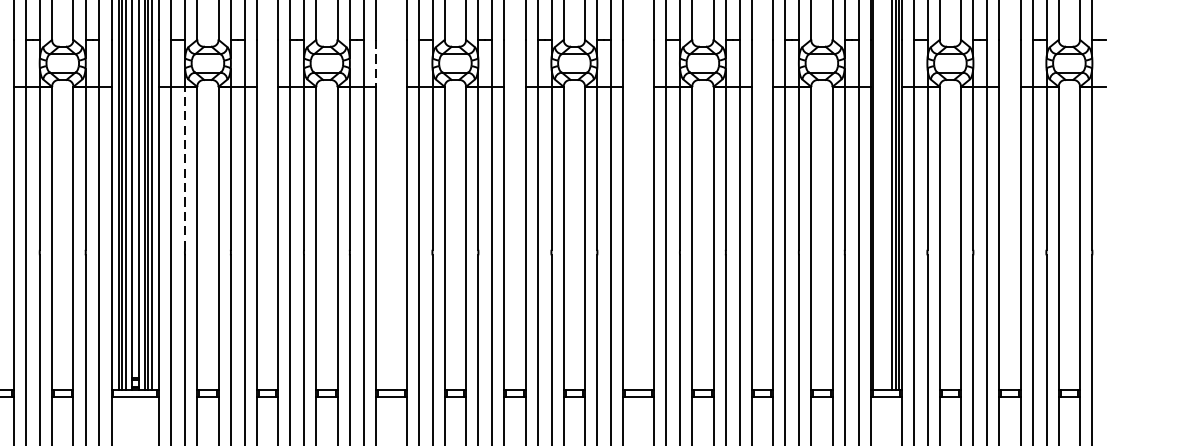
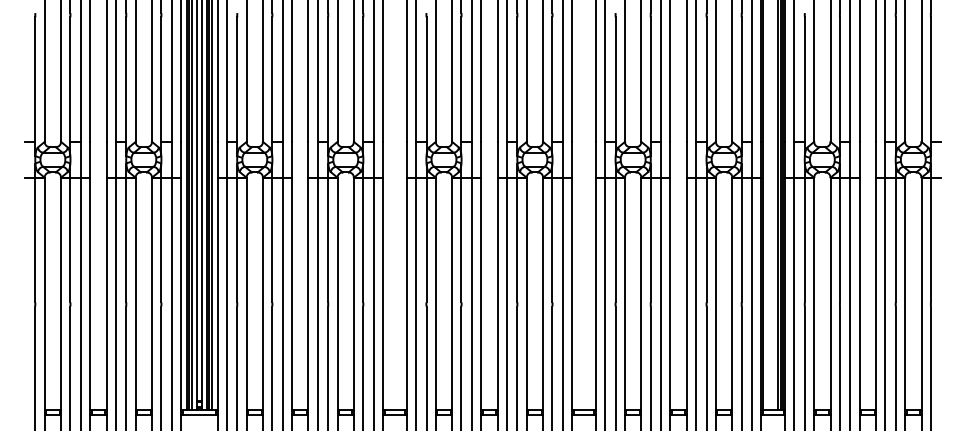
line: (376, 62) -> (383, 159), dashed -> solid
line: (185, 167) -> (237, 239), dashed -> solid

